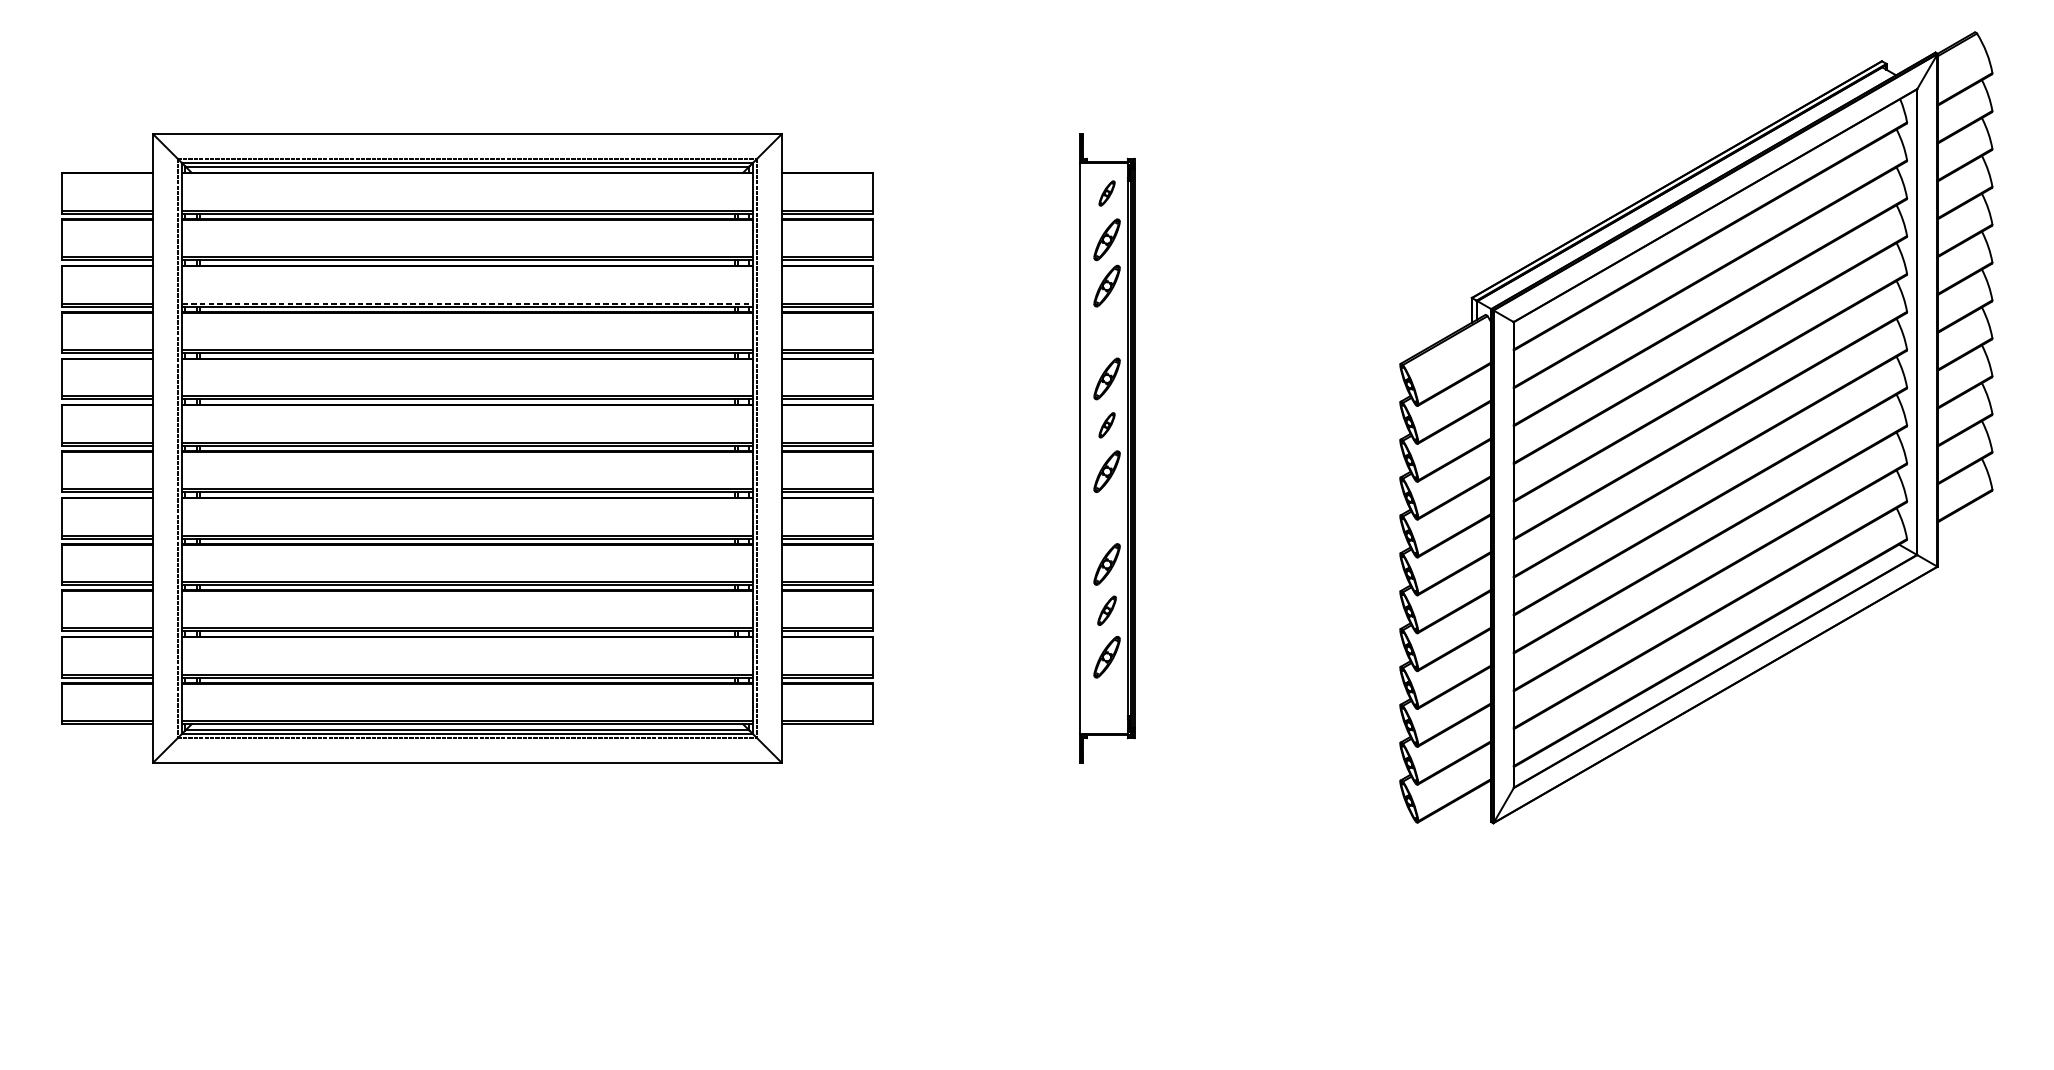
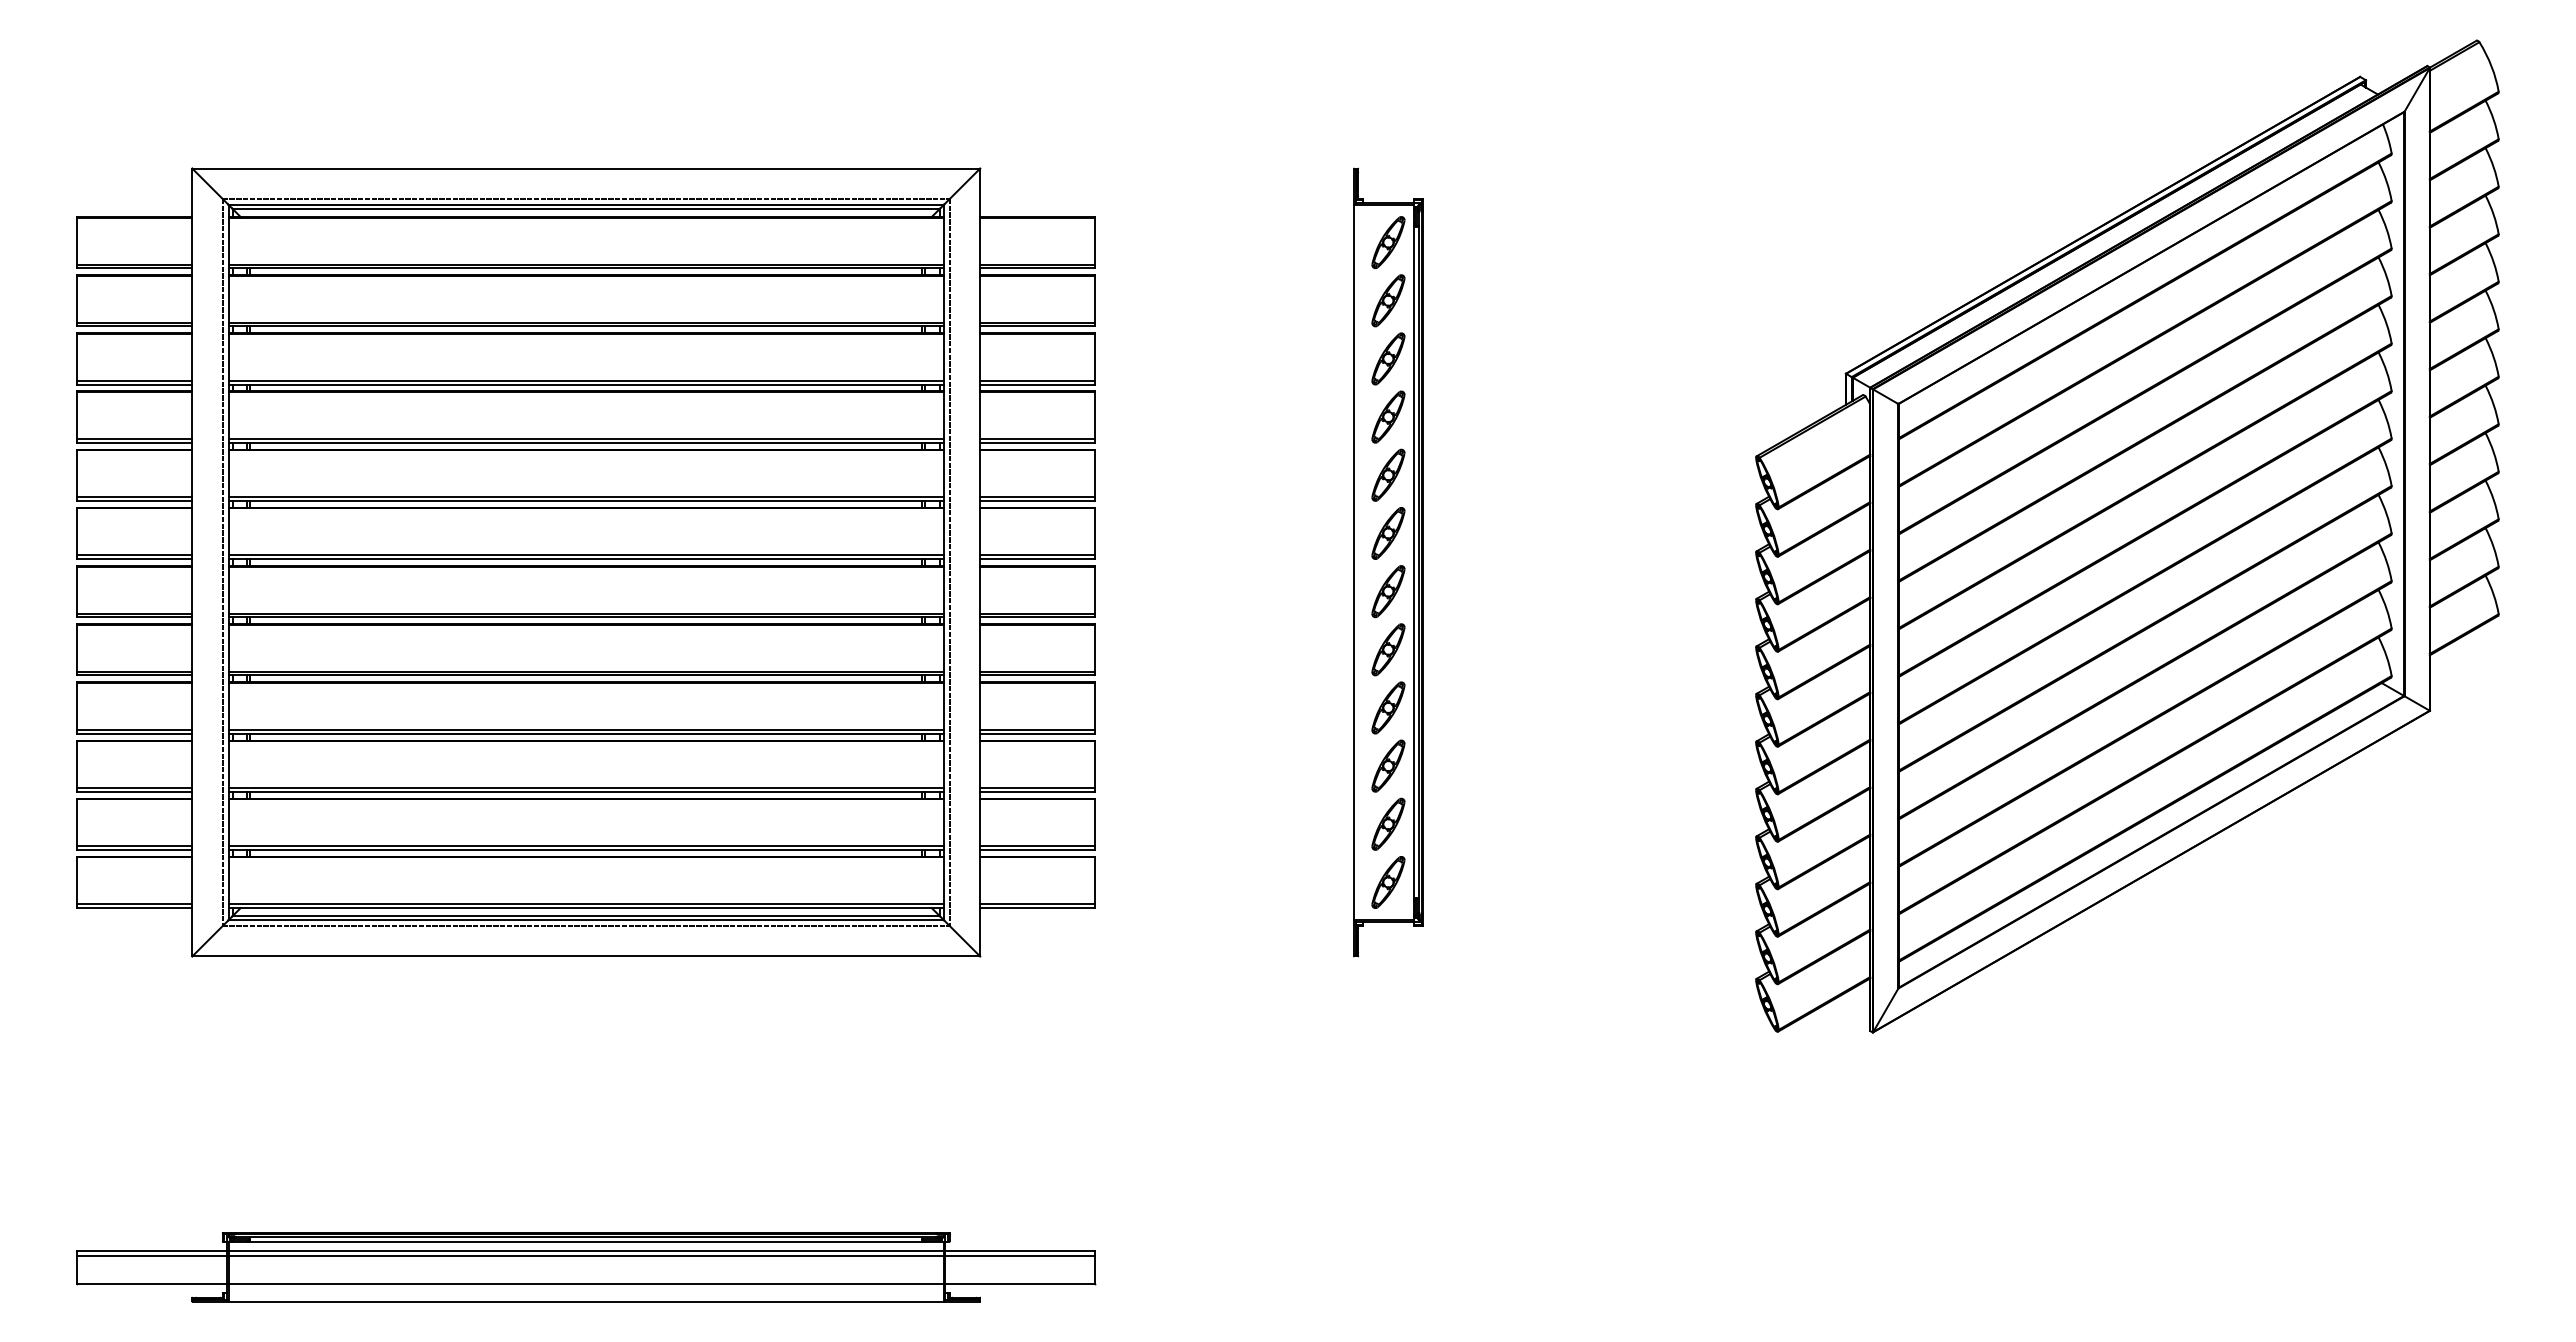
part: (1107, 193) -> (1388, 242), size x1.67
line: (467, 303) -> (586, 380), dashed -> solid
part: (1107, 332) -> (1388, 416), added
part: (1107, 425) -> (1388, 533), size x1.67
part: (1107, 517) -> (1388, 649), added
part: (1107, 610) -> (1388, 765), size x1.43
part: (1107, 703) -> (1388, 882), added
part: (467, 1010) -> (586, 1267), added

